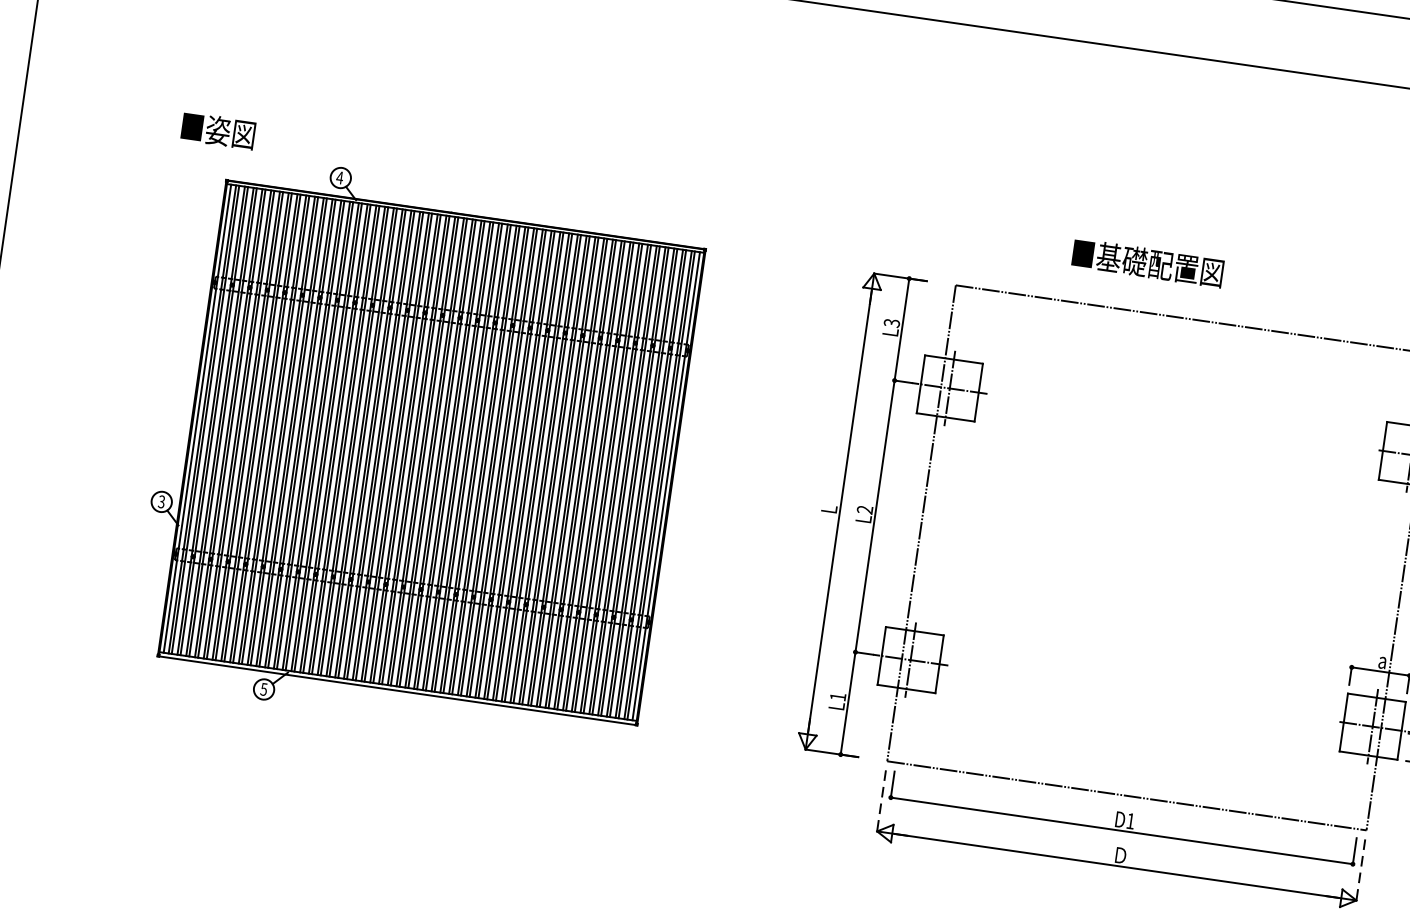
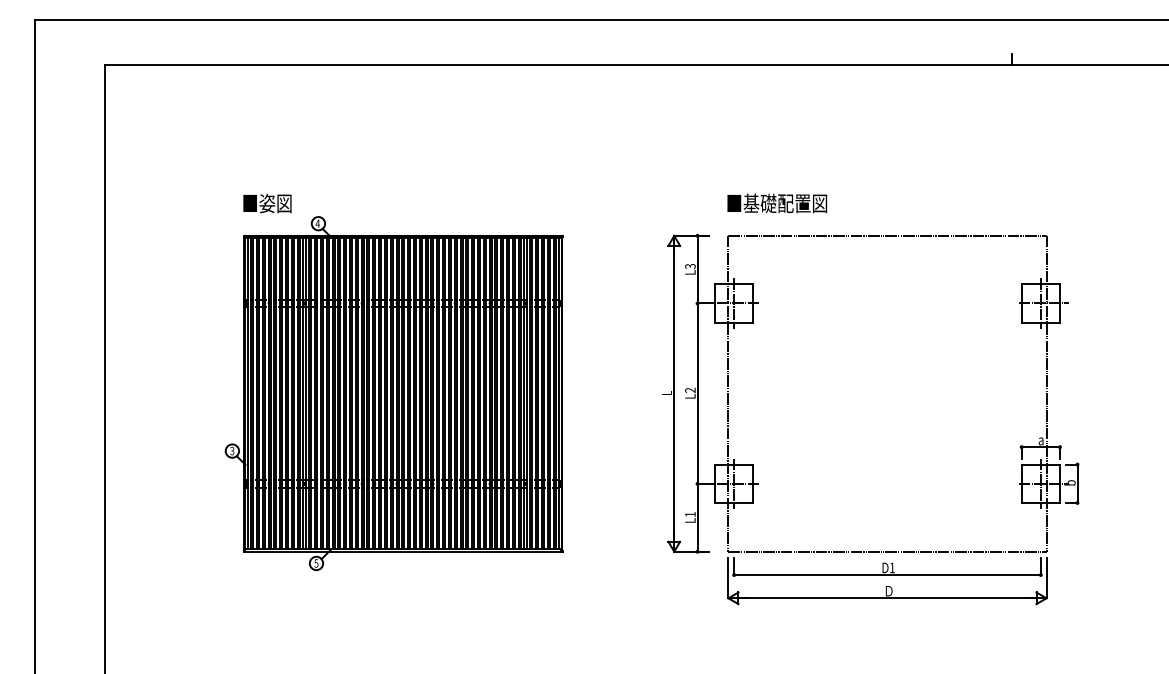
text: (218, 130) -> (267, 203), moved
text: (1148, 263) -> (777, 203), moved
line: (881, 801) -> (728, 578), dashed -> solid
line: (1360, 870) -> (1046, 578), dashed -> solid

